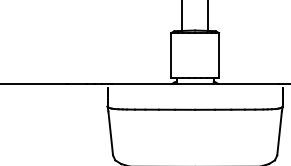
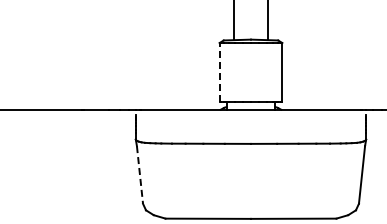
line: (171, 55) -> (219, 72), solid -> dashed
line: (110, 133) -> (139, 174), solid -> dashed

